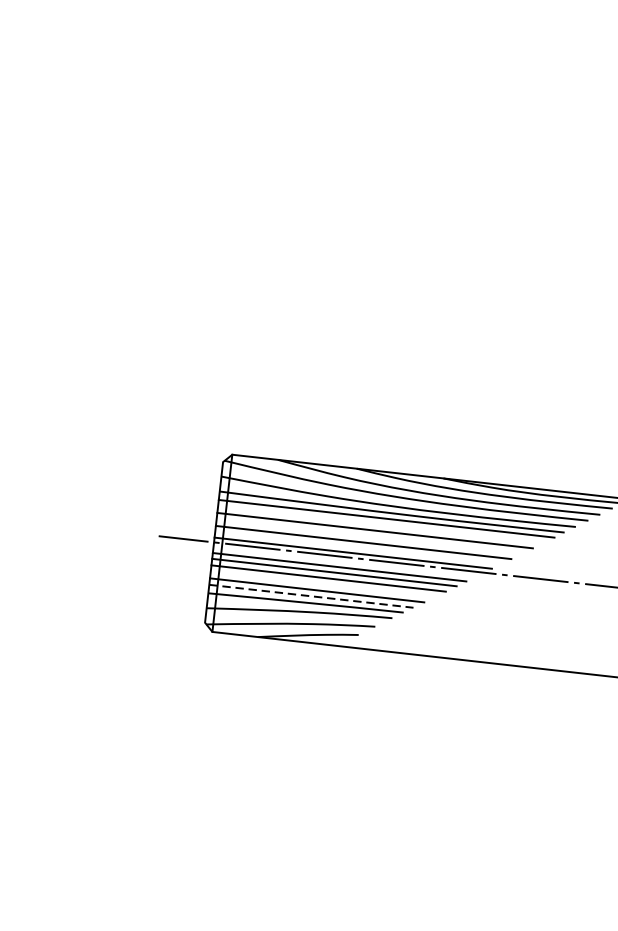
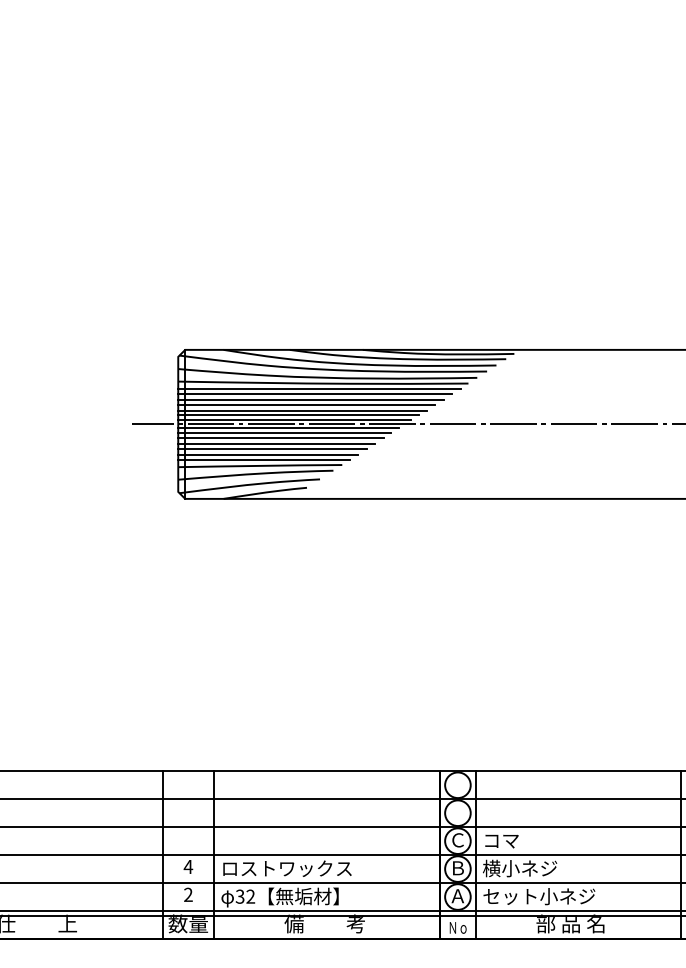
line: (381, 525) -> (315, 394), added
line: (369, 537) -> (306, 405), added
line: (358, 547) -> (298, 415), added
line: (344, 562) -> (288, 428), added
line: (322, 584) -> (272, 449), added
line: (311, 596) -> (264, 460), dashed -> solid

